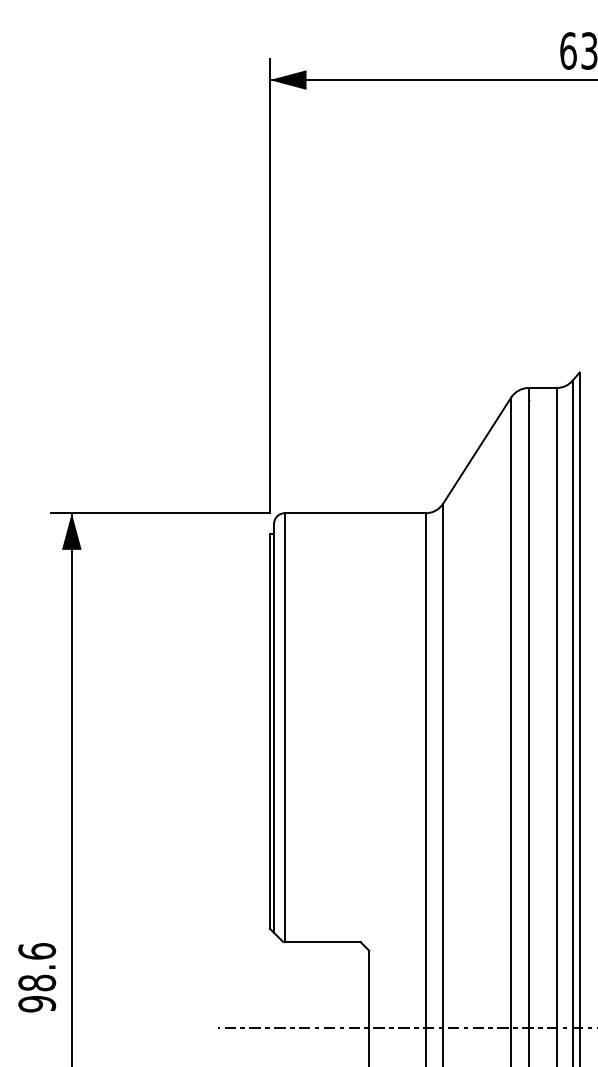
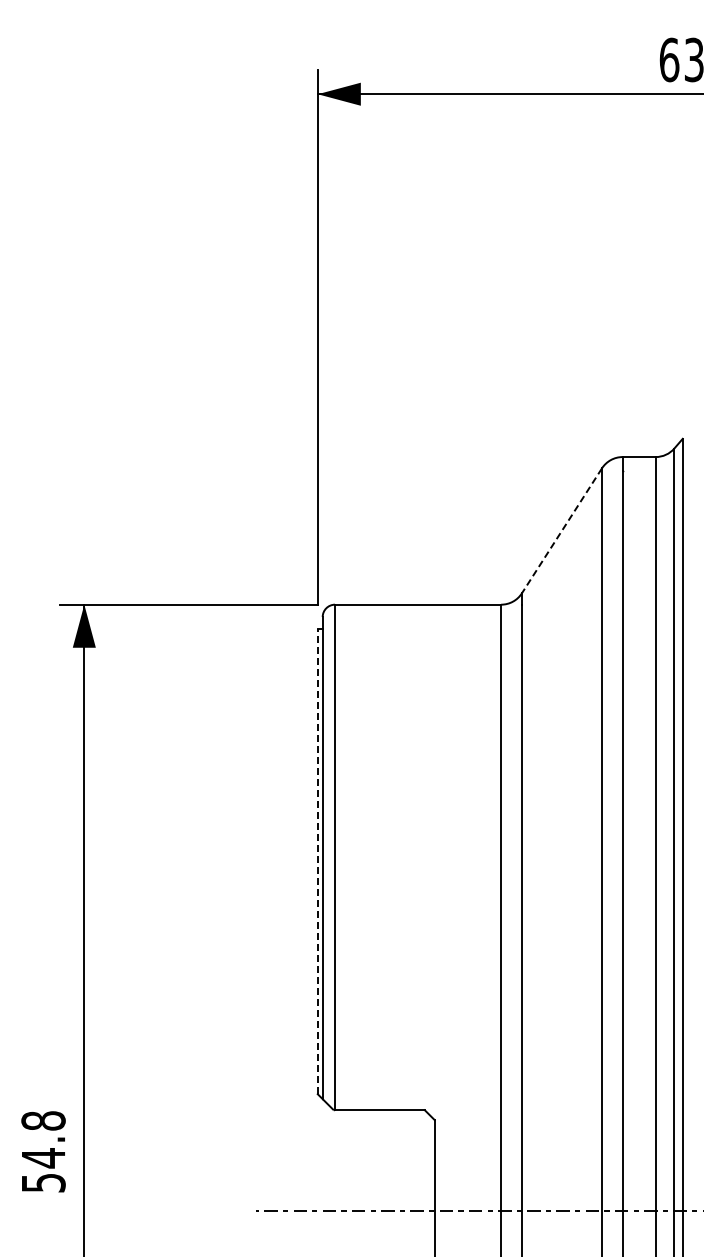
line: (476, 451) -> (561, 531), solid -> dashed
line: (269, 731) -> (317, 861), solid -> dashed
text: (37, 977) -> (43, 1151), 98.6 -> 54.8

